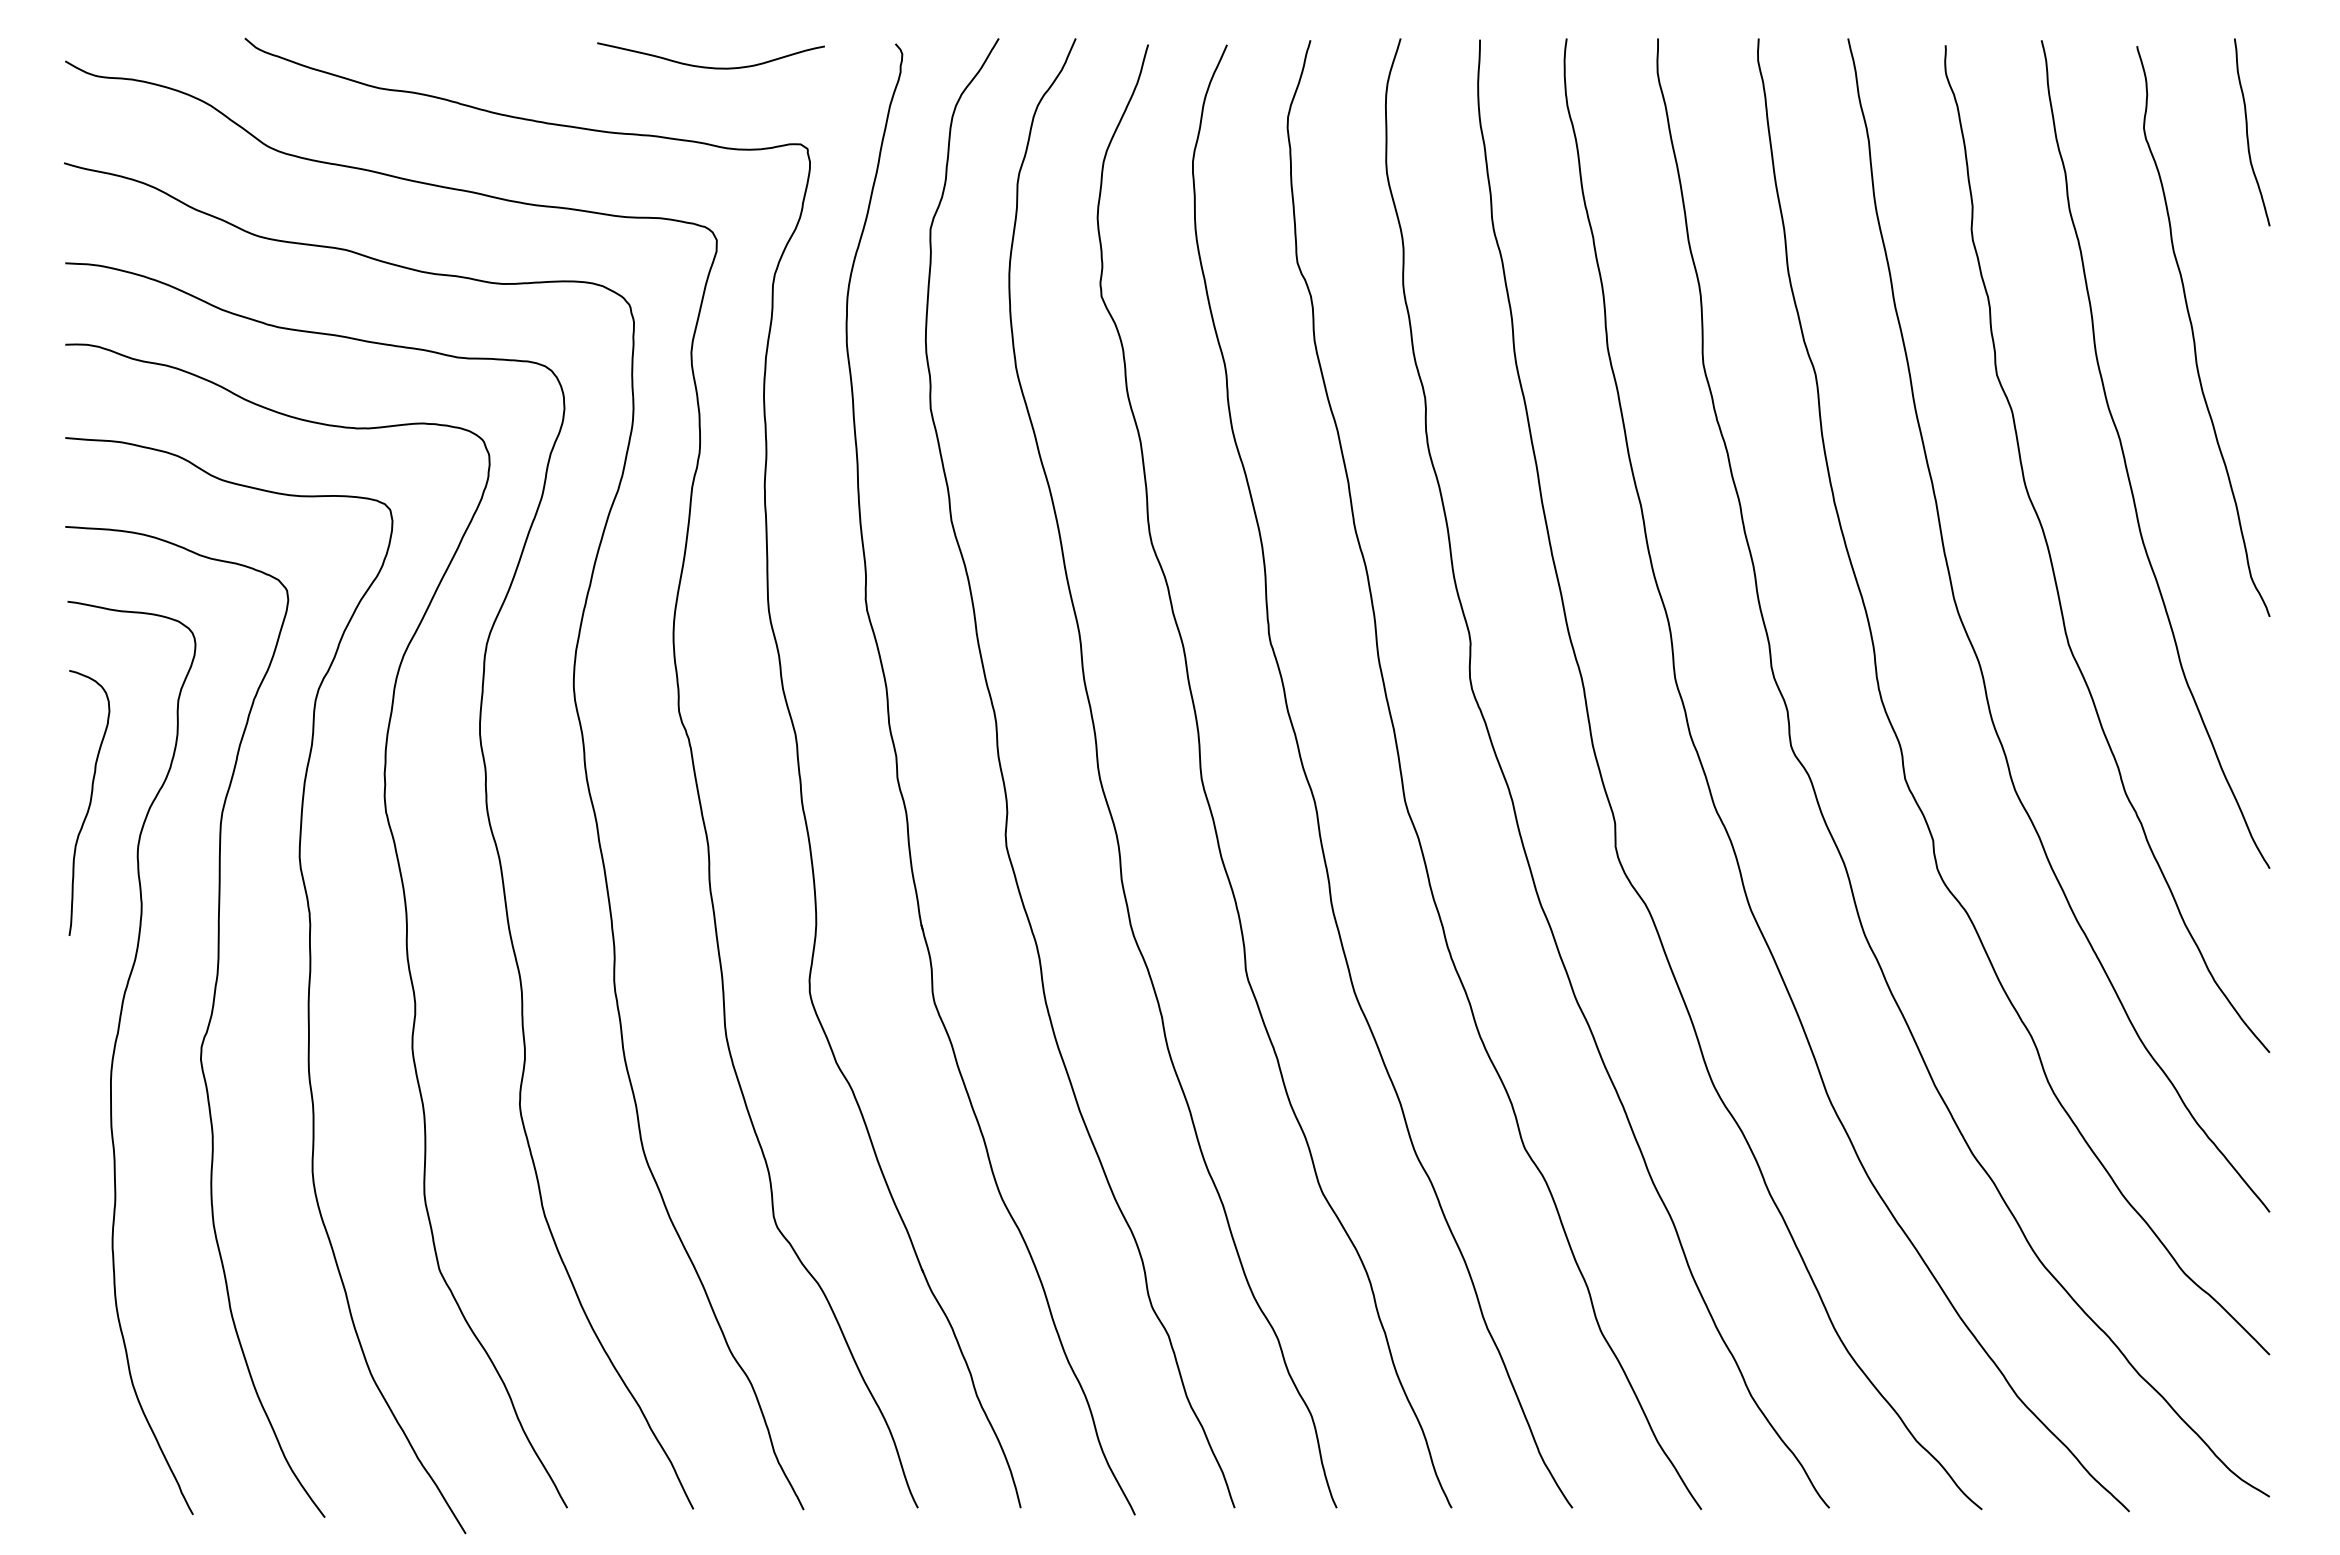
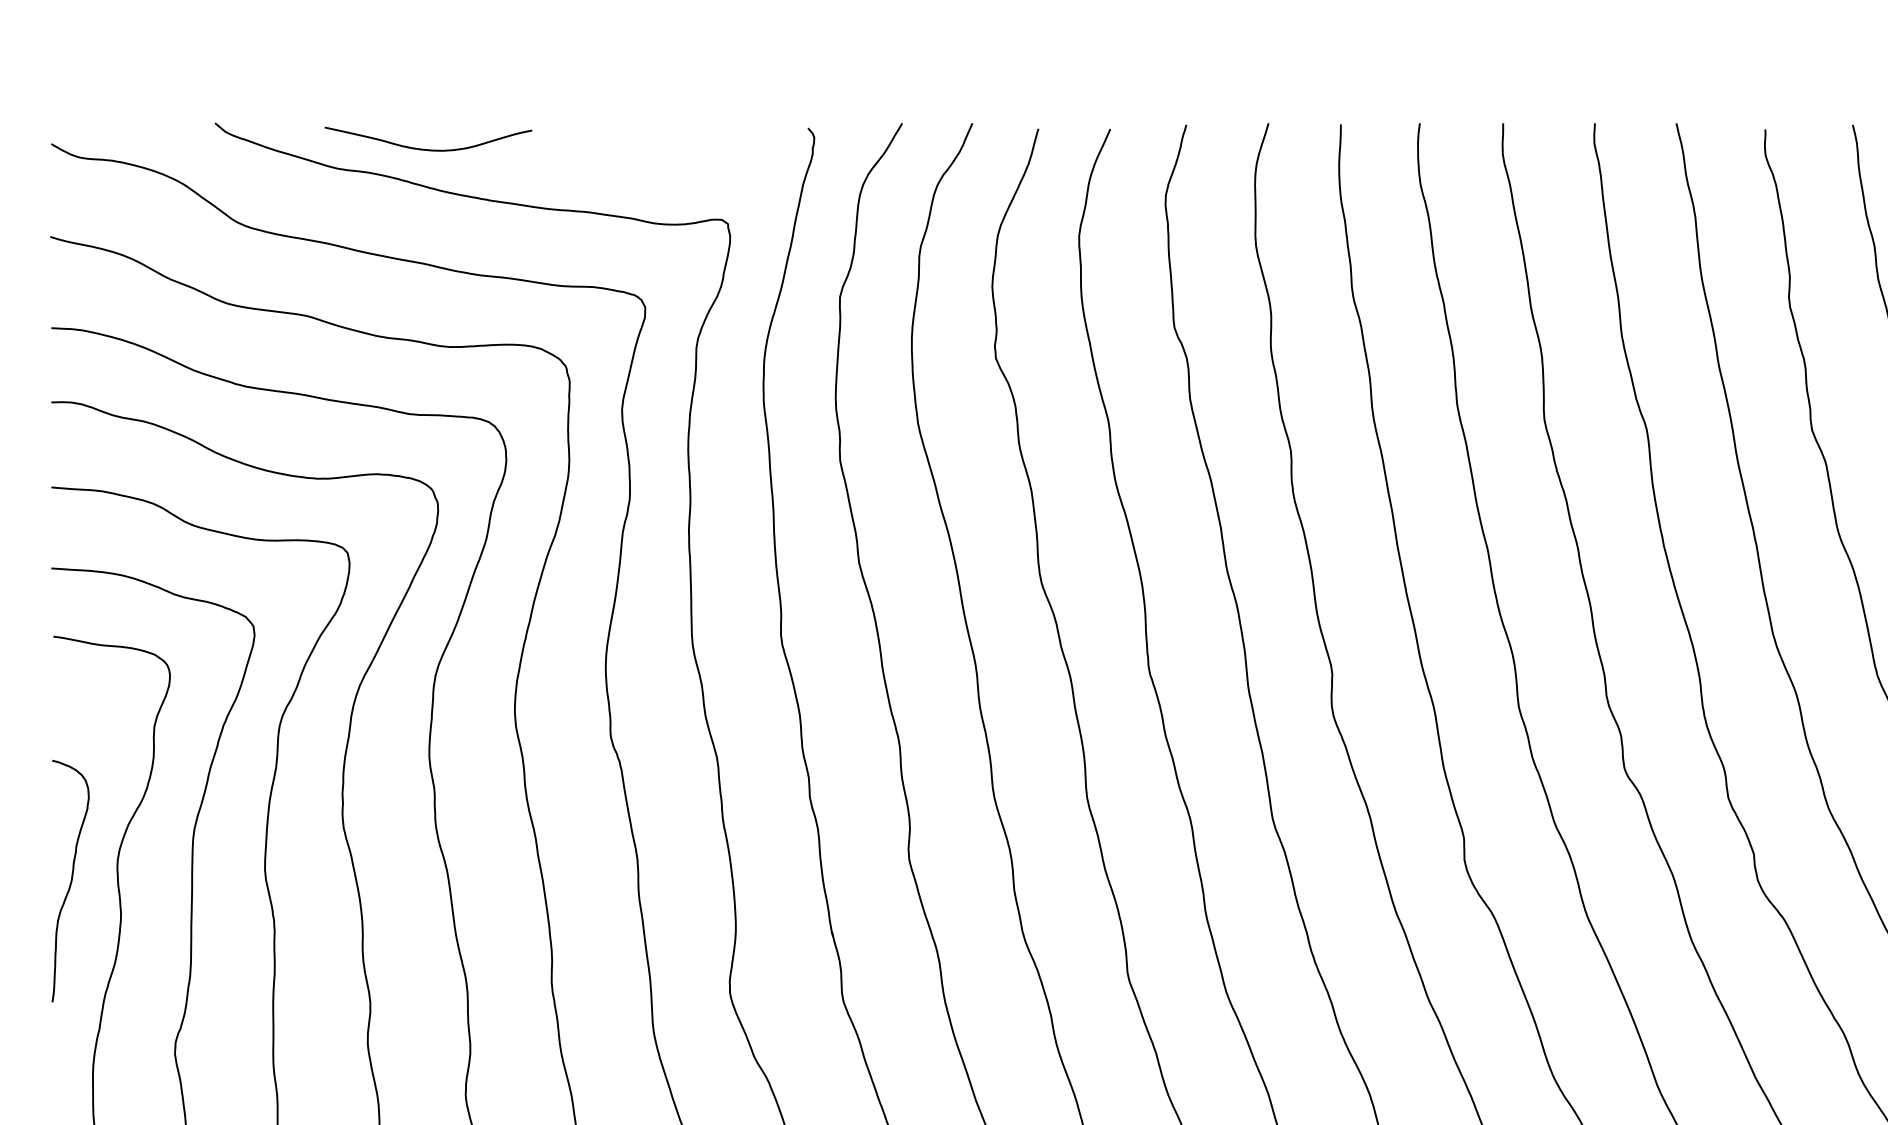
curve: (708, 66) -> (426, 148), moved
curve: (89, 802) -> (70, 880), moved

